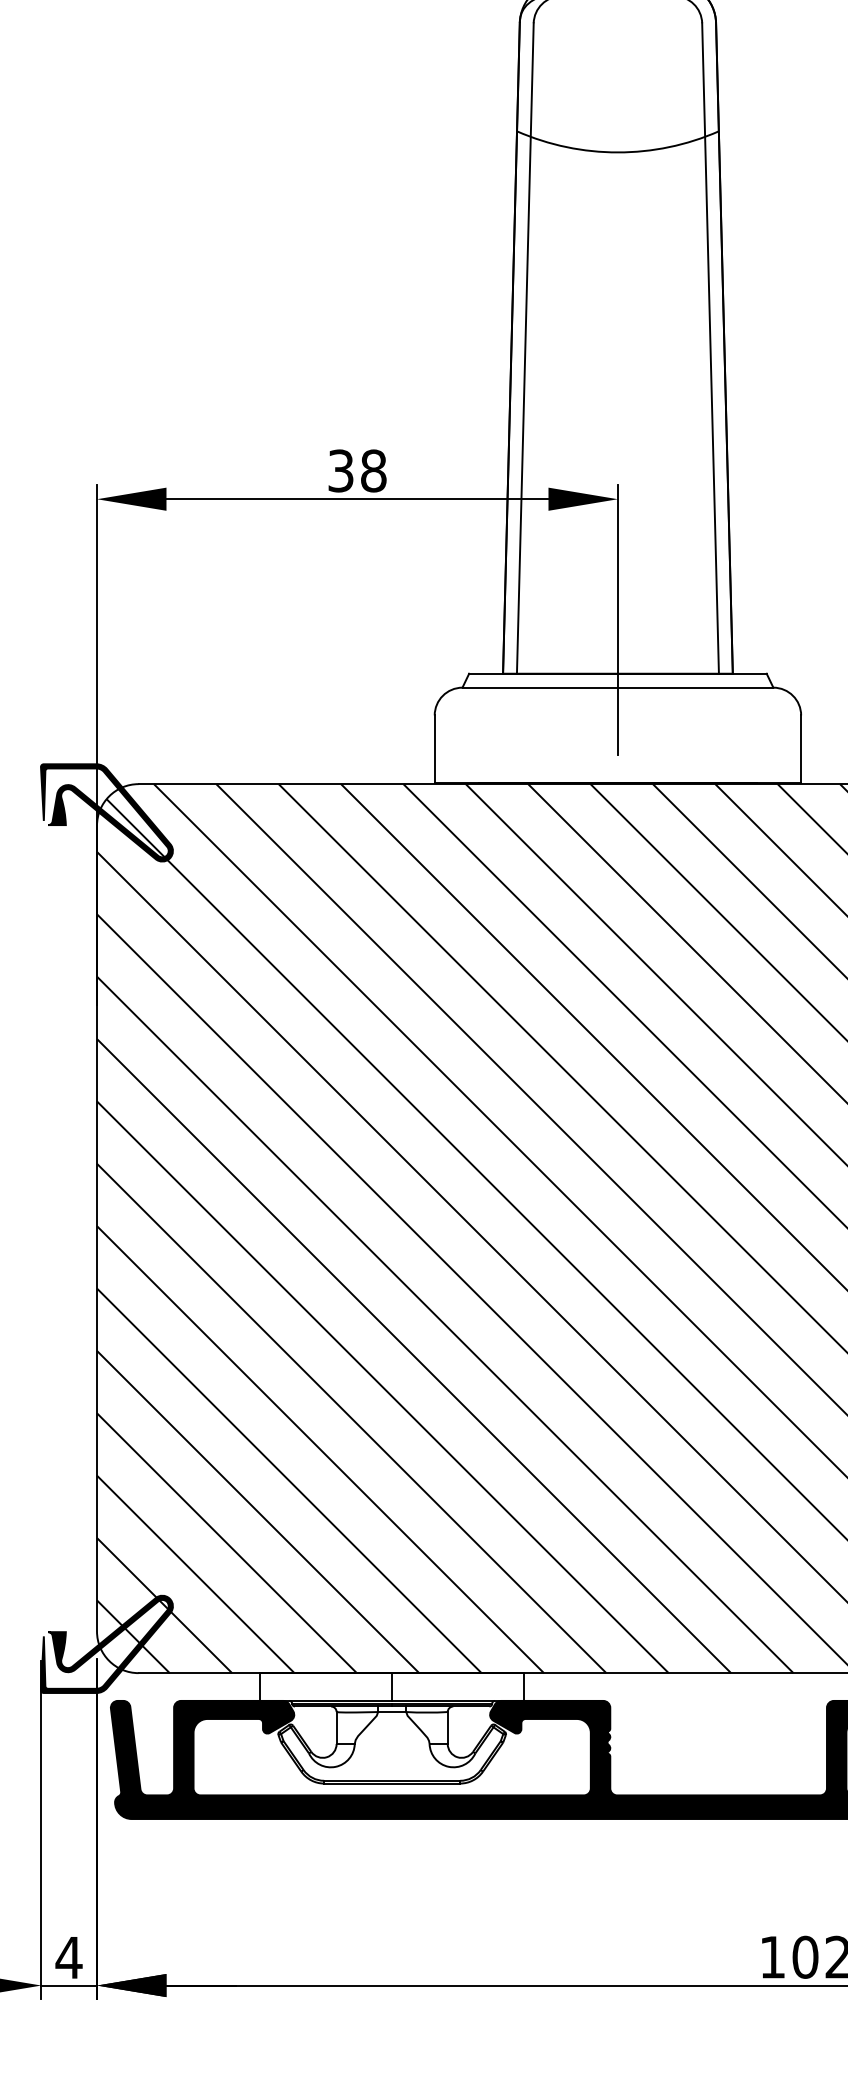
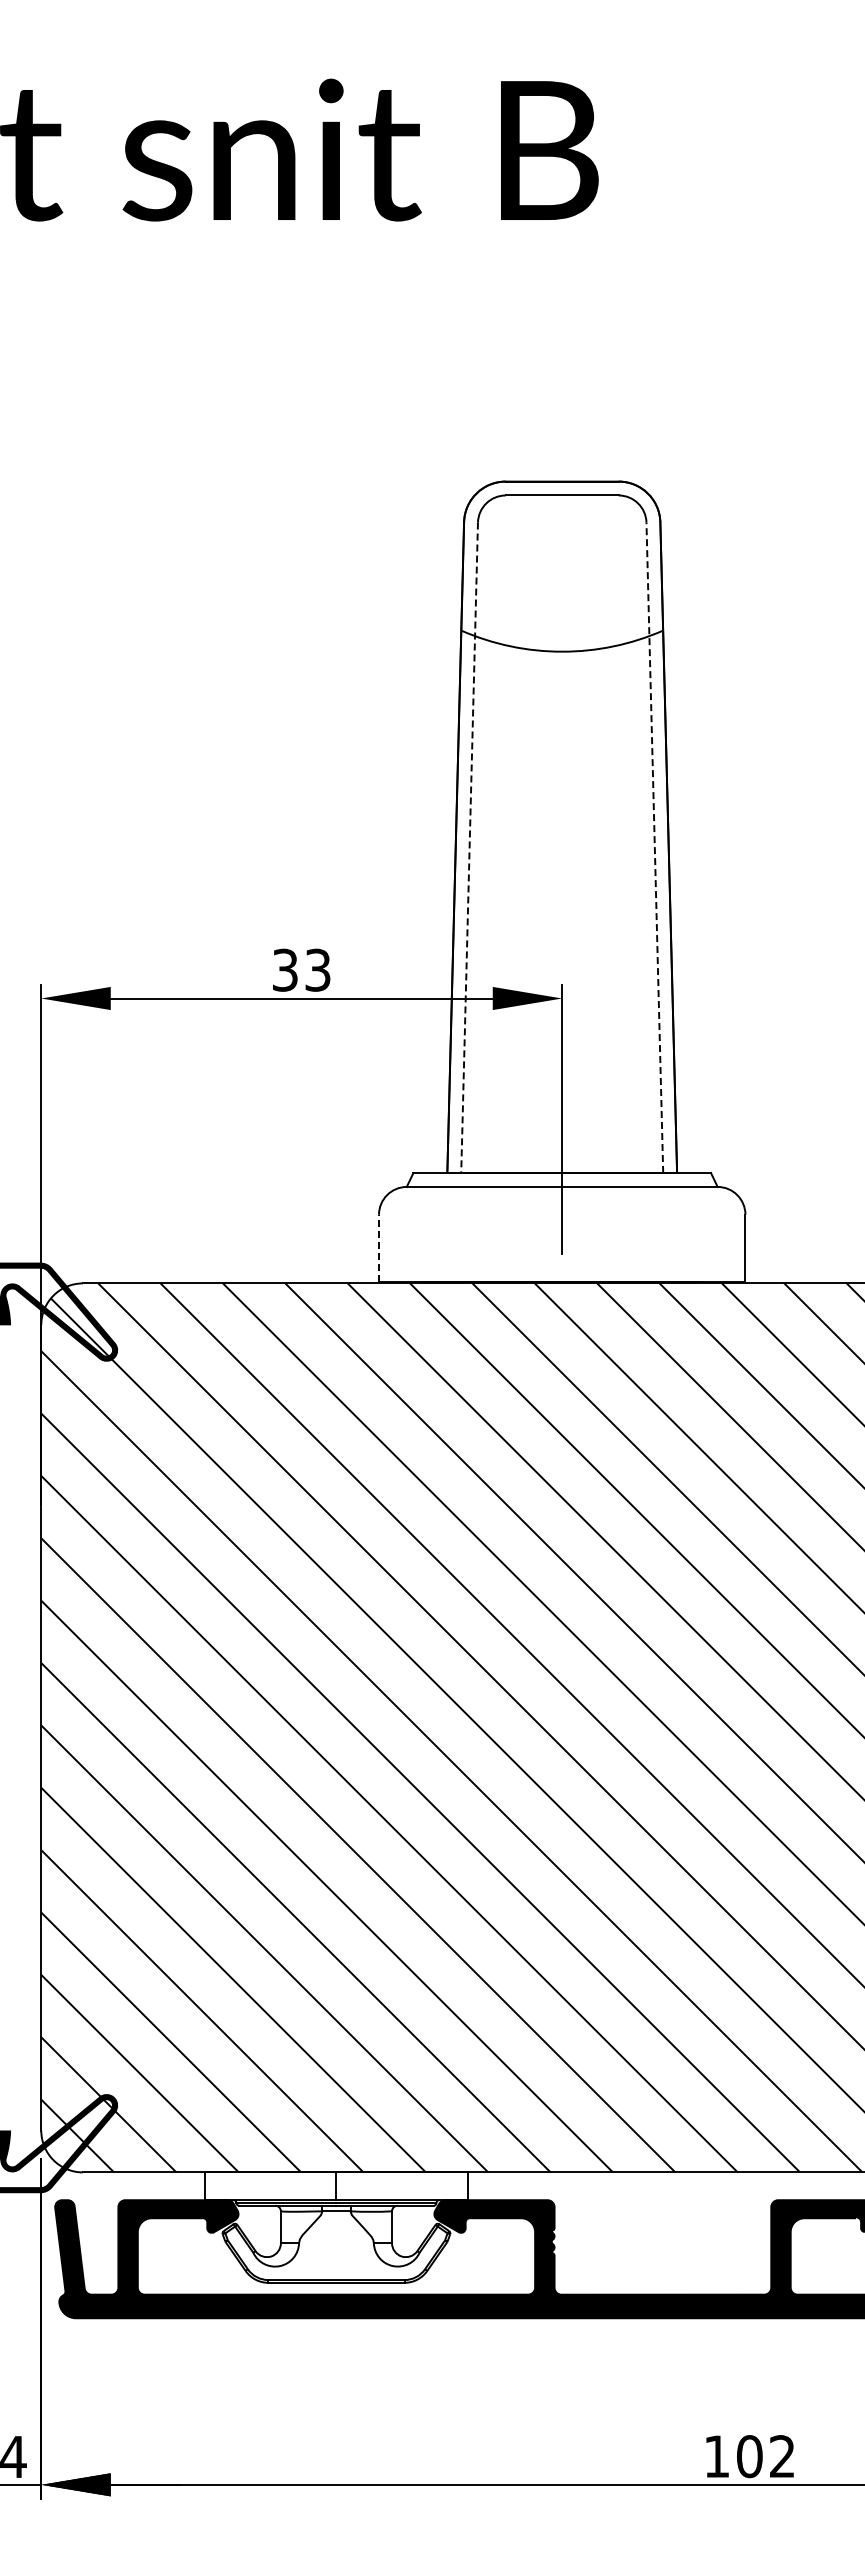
line: (710, 348) -> (654, 847), solid -> dashed
line: (525, 349) -> (469, 848), solid -> dashed
text: (373, 470) -> (317, 969), 38 -> 33
line: (435, 749) -> (379, 1248), solid -> dashed

